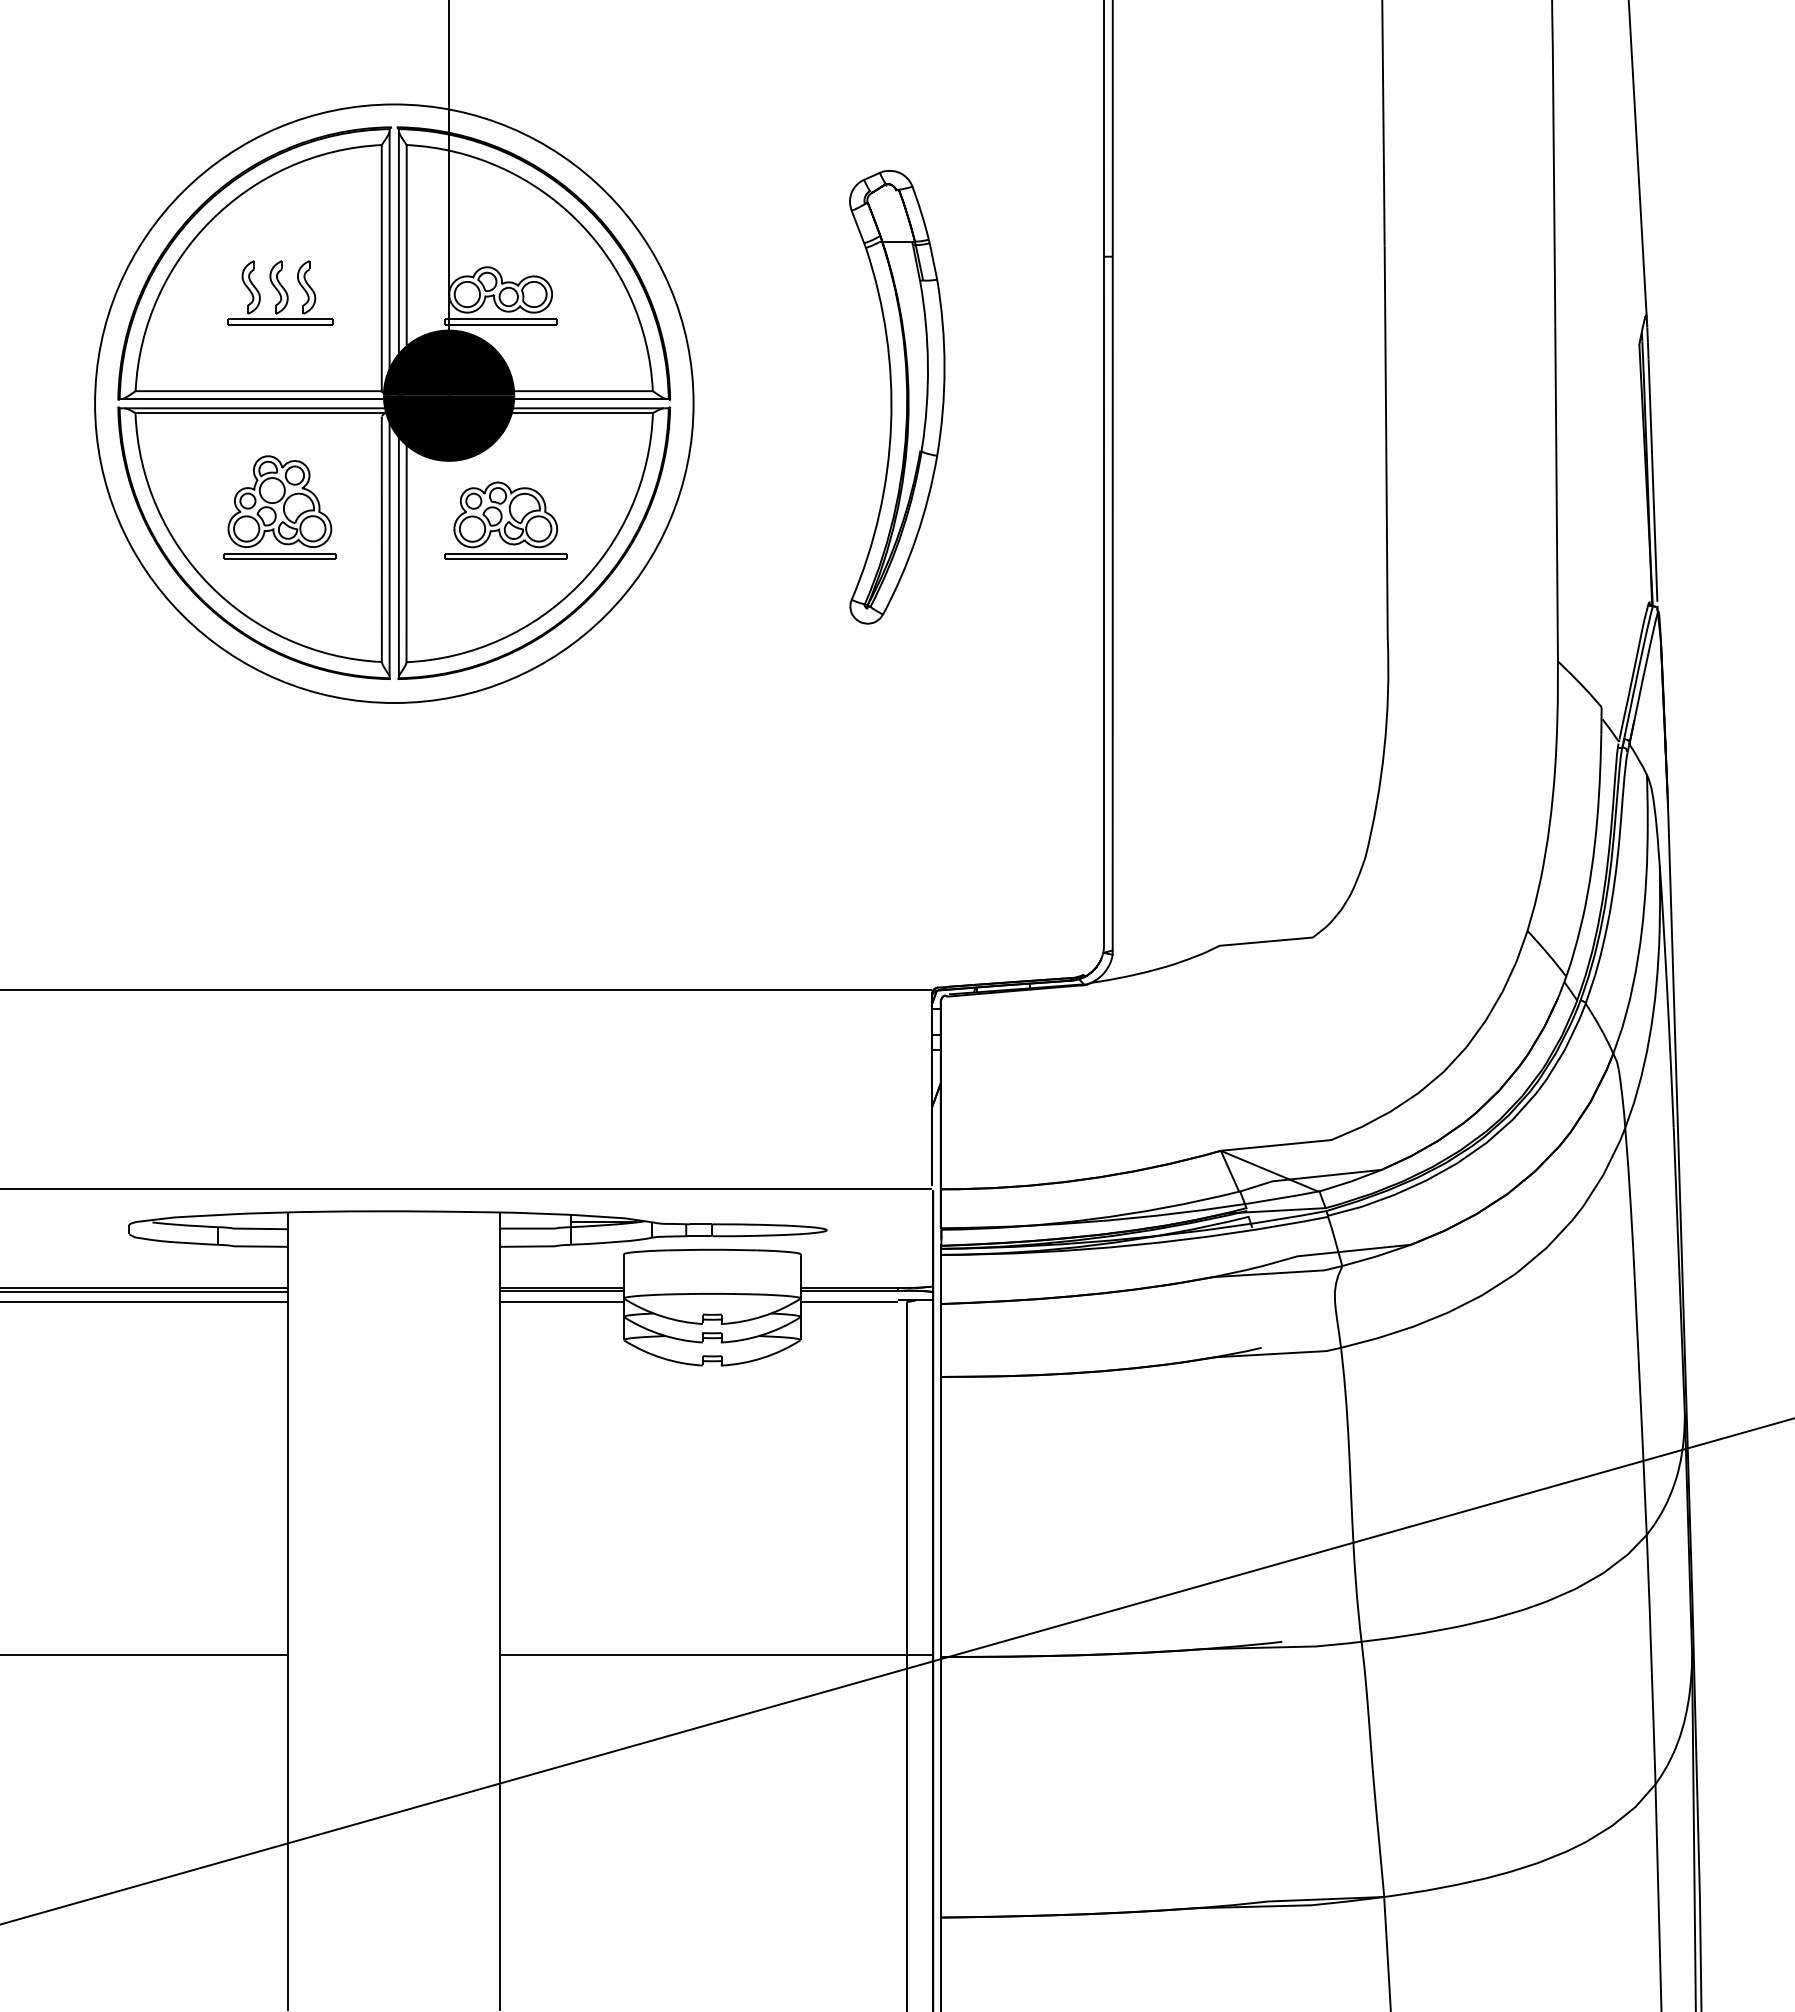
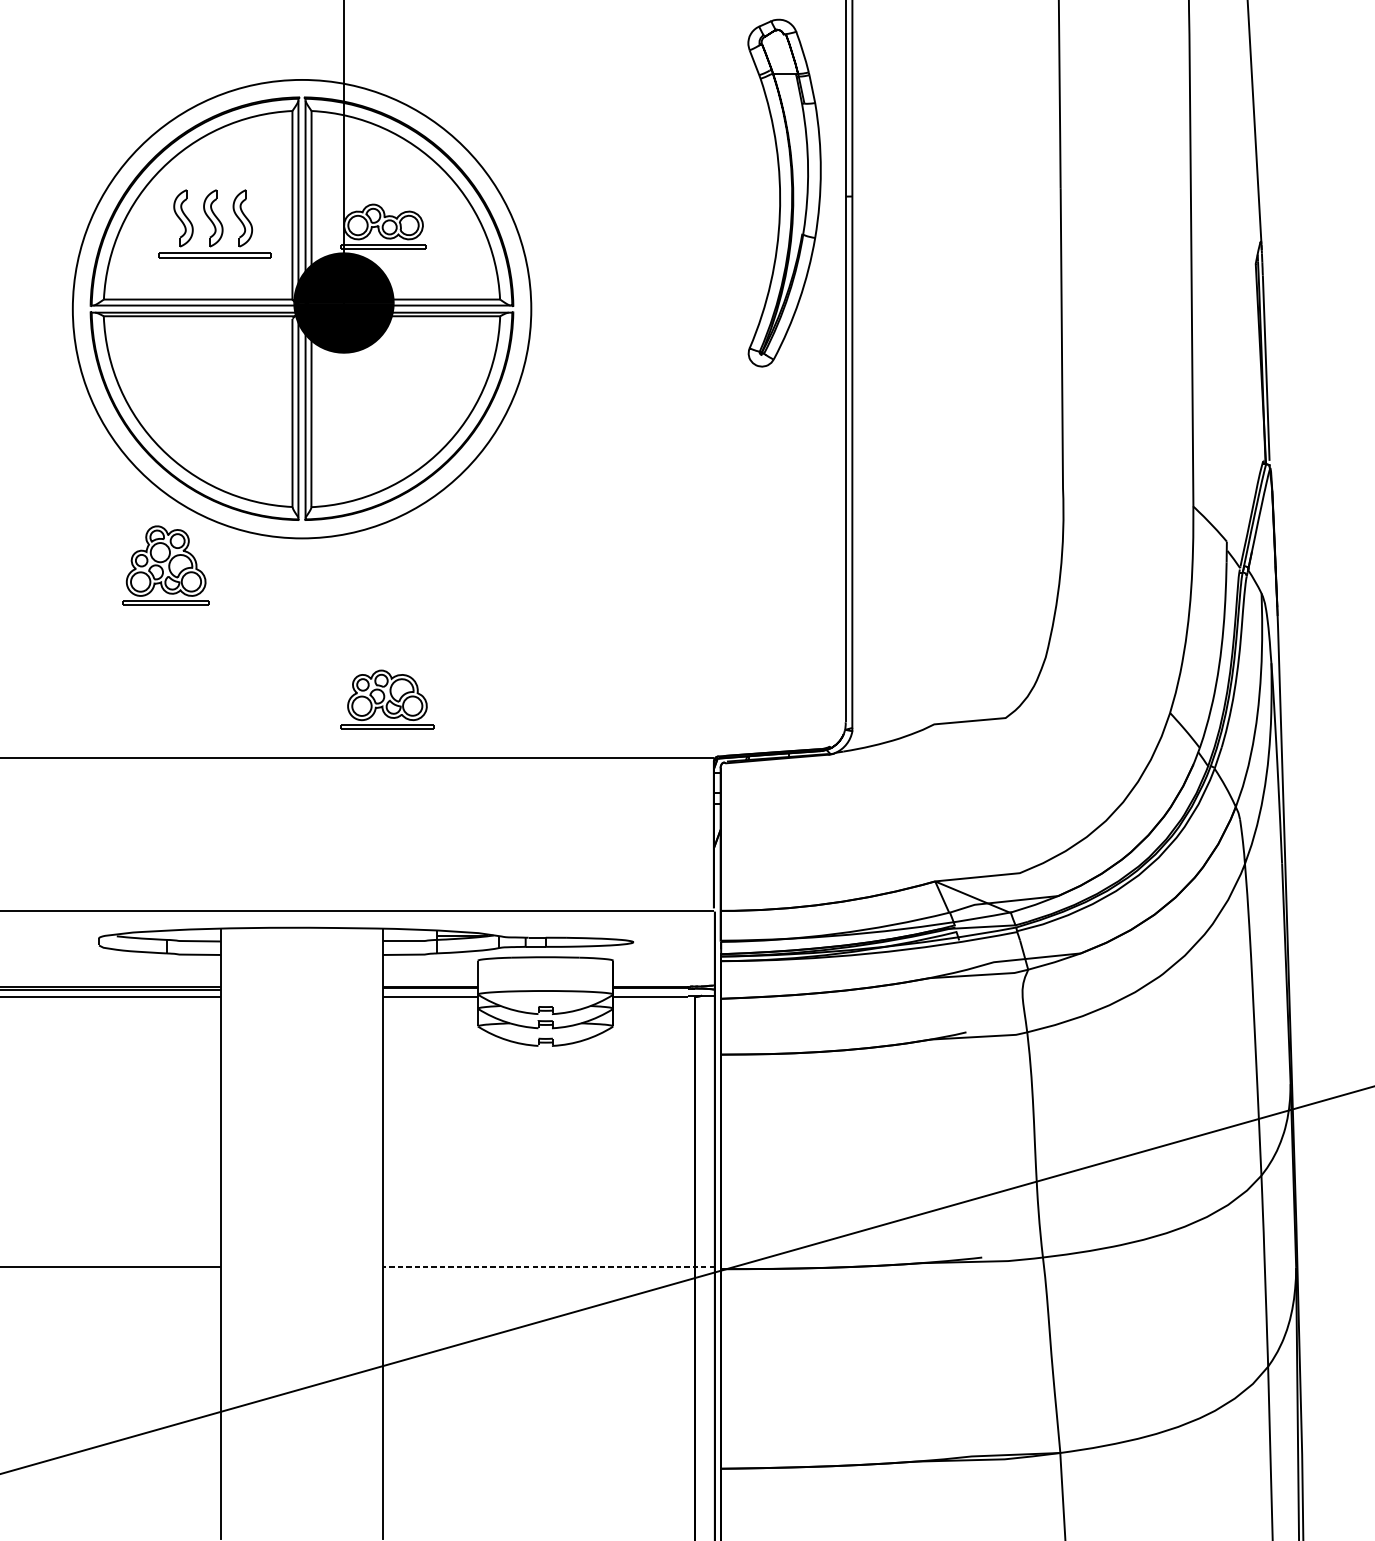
part: (280, 292) -> (214, 223), size x1.4
part: (897, 397) -> (784, 193), moved
part: (279, 507) -> (165, 565), moved
part: (505, 520) -> (387, 699), moved
line: (716, 1654) -> (548, 1267), solid -> dashed

